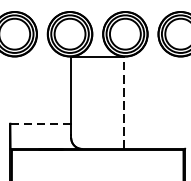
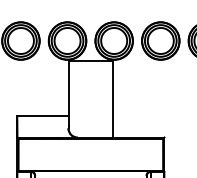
line: (124, 102) -> (113, 98), dashed -> solid
line: (40, 123) -> (42, 116), dashed -> solid

